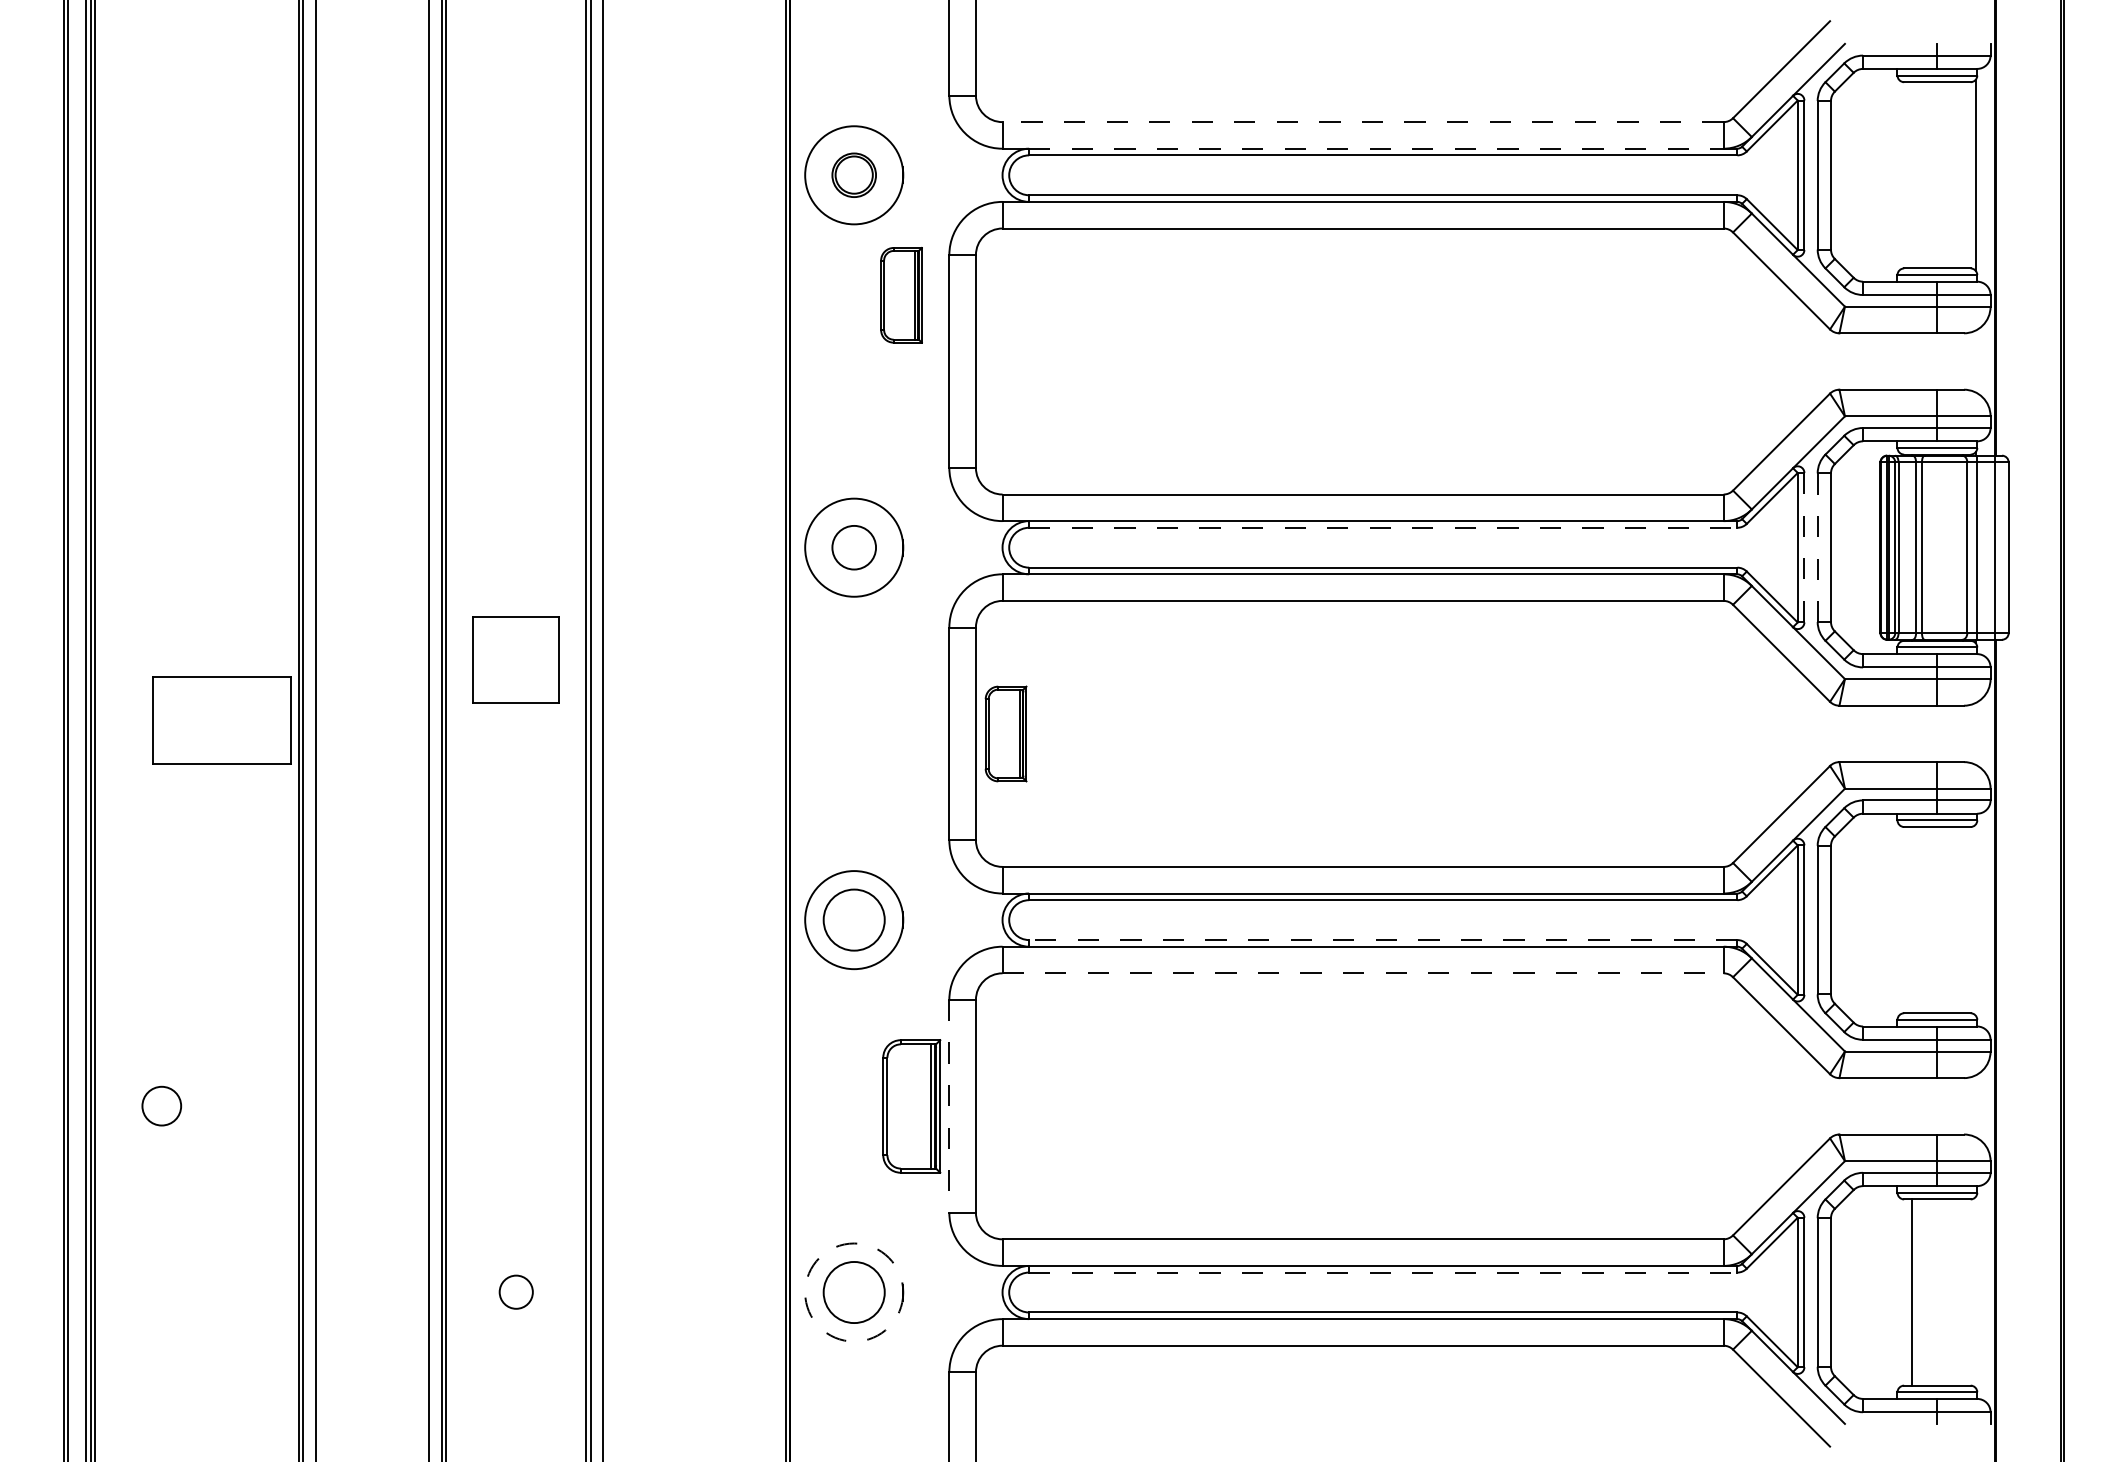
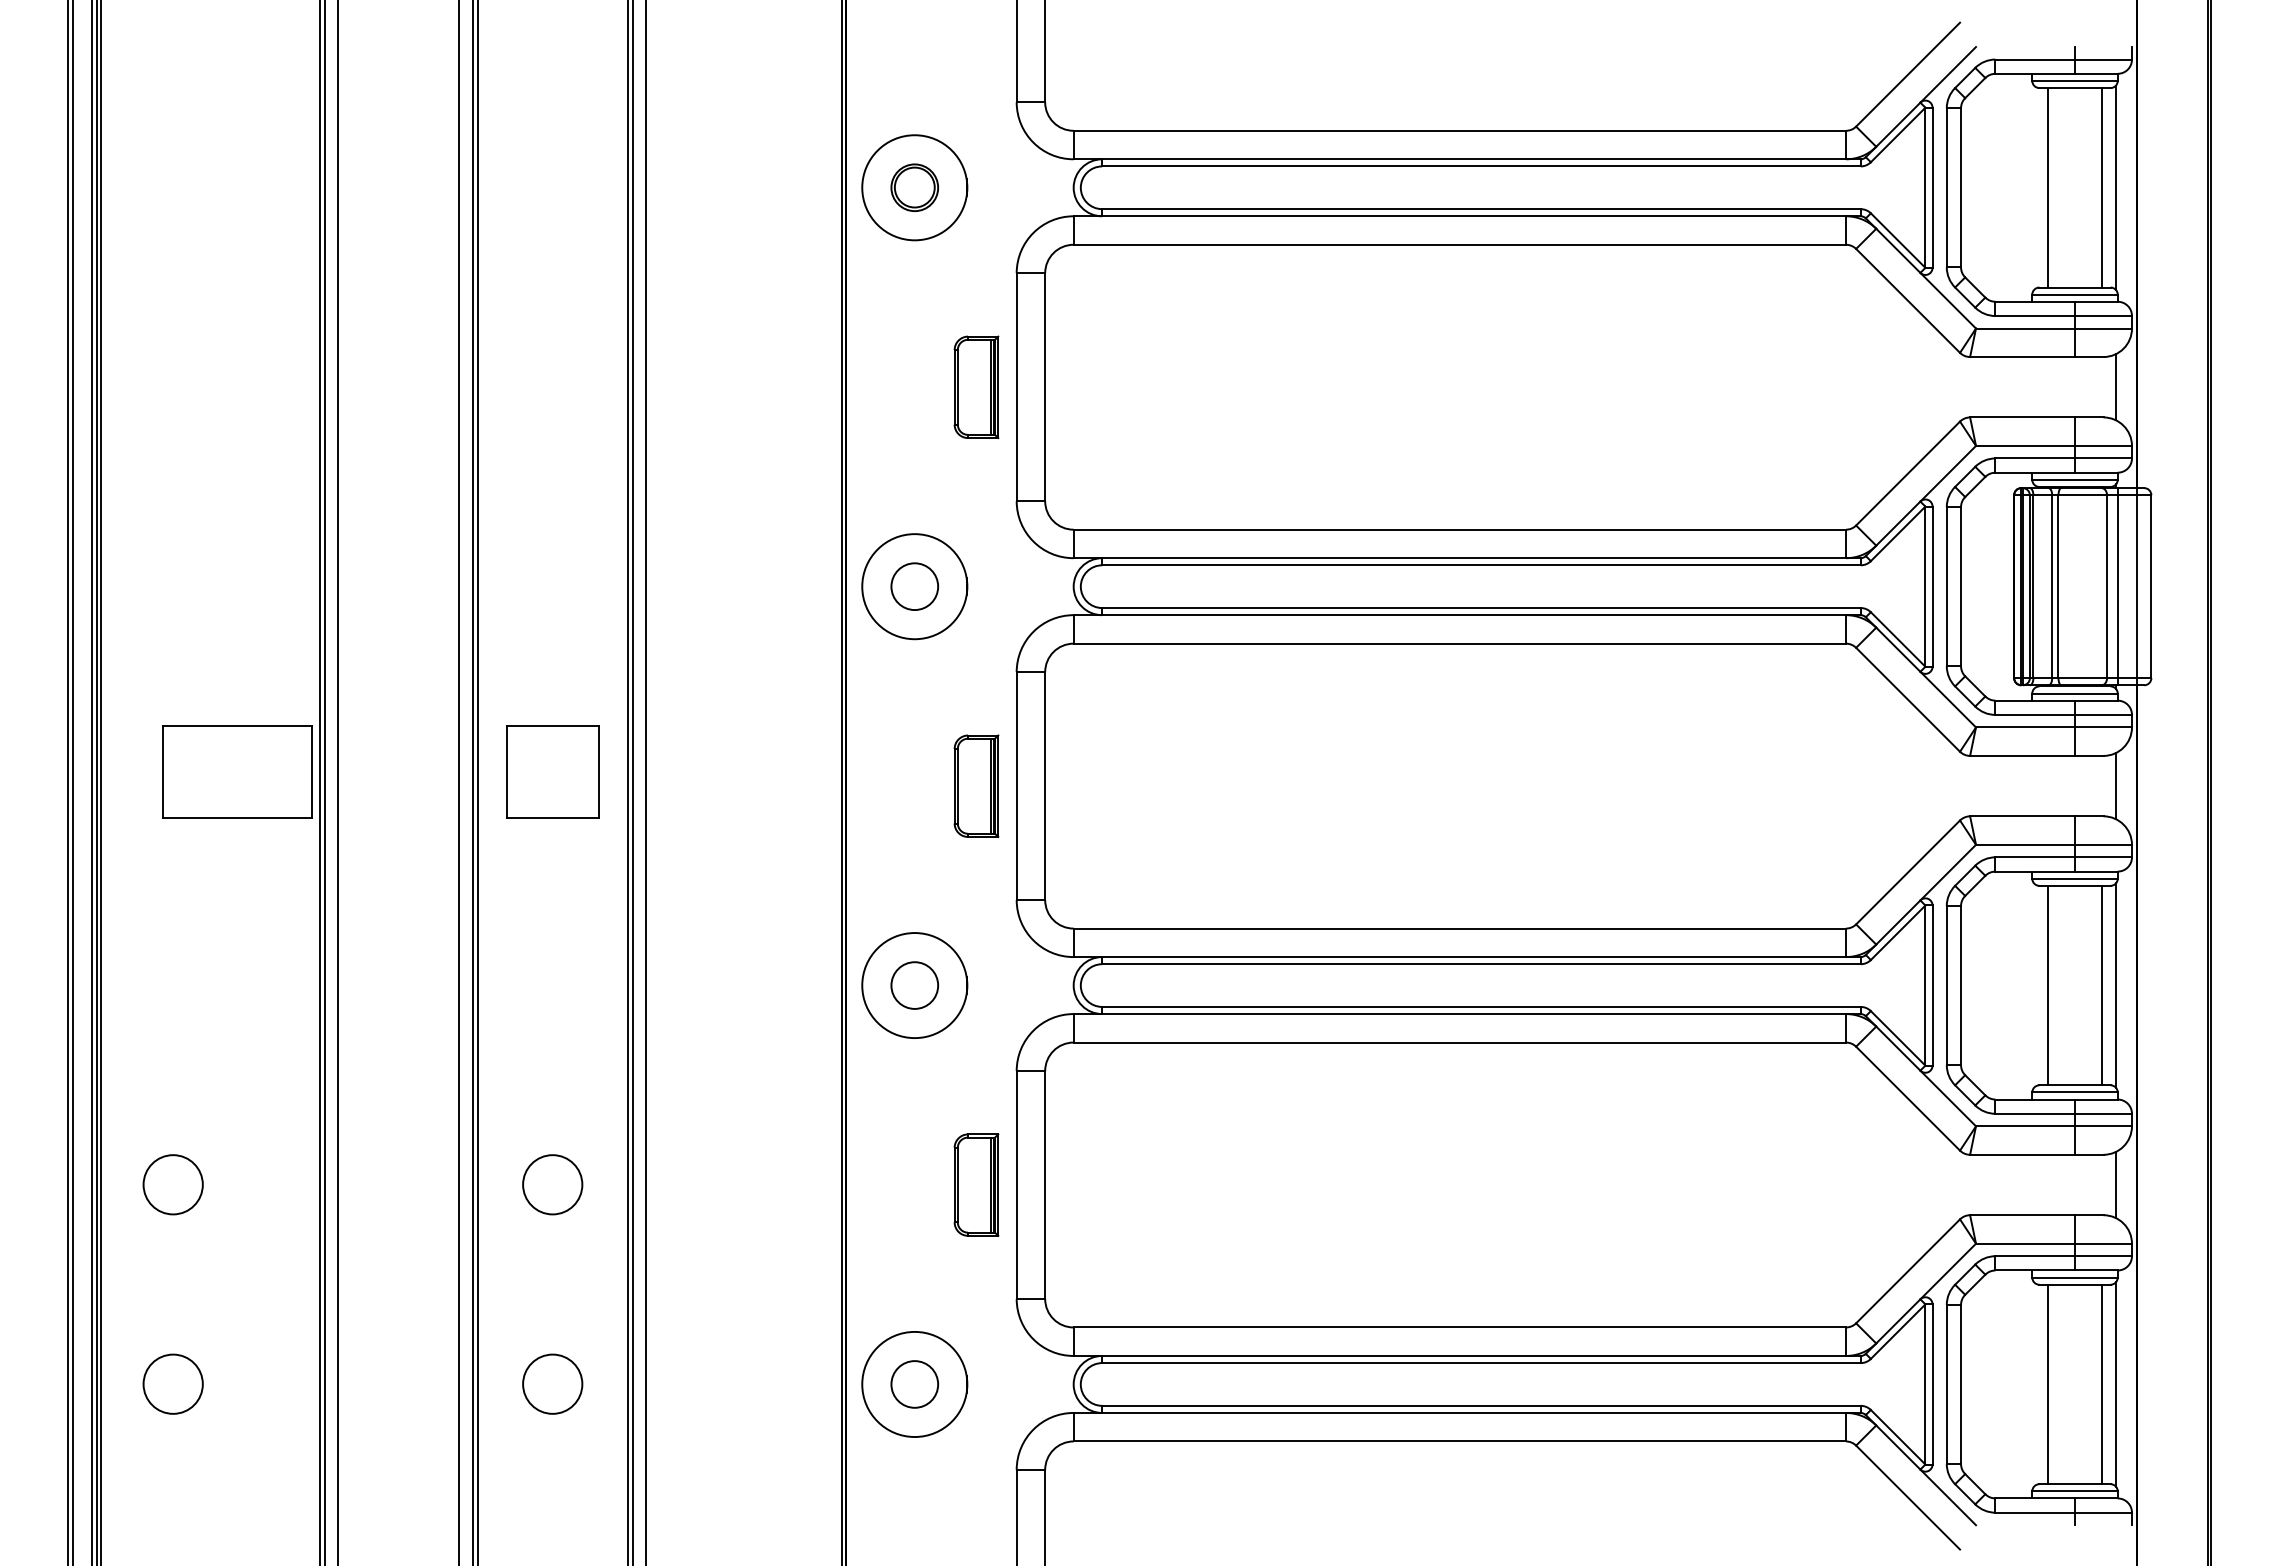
line: (1362, 121) -> (1459, 130), dashed -> solid
line: (1376, 148) -> (1474, 159), dashed -> solid
line: (1911, 175) -> (2047, 187), added
line: (1963, 175) -> (2102, 187), added
part: (901, 295) -> (976, 387), moved
line: (1976, 361) -> (2116, 387), added
line: (1383, 527) -> (1481, 565), dashed -> solid
line: (1817, 547) -> (1946, 586), dashed -> solid
line: (1804, 548) -> (1932, 587), dashed -> solid
part: (515, 659) -> (552, 771), moved
part: (1006, 733) -> (976, 785), moved
line: (1976, 734) -> (2116, 786), added
circle: (853, 920) -> (914, 985), size x0.71
line: (1911, 920) -> (2047, 985), added
line: (1963, 920) -> (2102, 985), added
line: (1976, 920) -> (2116, 985), added
line: (1382, 939) -> (1480, 1006), dashed -> solid
line: (1363, 973) -> (1460, 1042), dashed -> solid
circle: (161, 1105) -> (172, 1184), size x1.43
circle: (515, 1105) -> (552, 1184), added
part: (911, 1105) -> (976, 1184), size x0.71
line: (1976, 1105) -> (2116, 1184), added
line: (949, 1106) -> (1016, 1185), dashed -> solid
line: (1383, 1272) -> (1481, 1363), dashed -> solid
circle: (161, 1291) -> (172, 1383), added
circle: (515, 1291) -> (552, 1383), size x1.67
circle: (853, 1292) -> (914, 1384), dashed -> solid
circle: (853, 1292) -> (914, 1384), size x0.71
line: (1963, 1292) -> (2102, 1384), added
line: (1976, 1292) -> (2116, 1384), added

